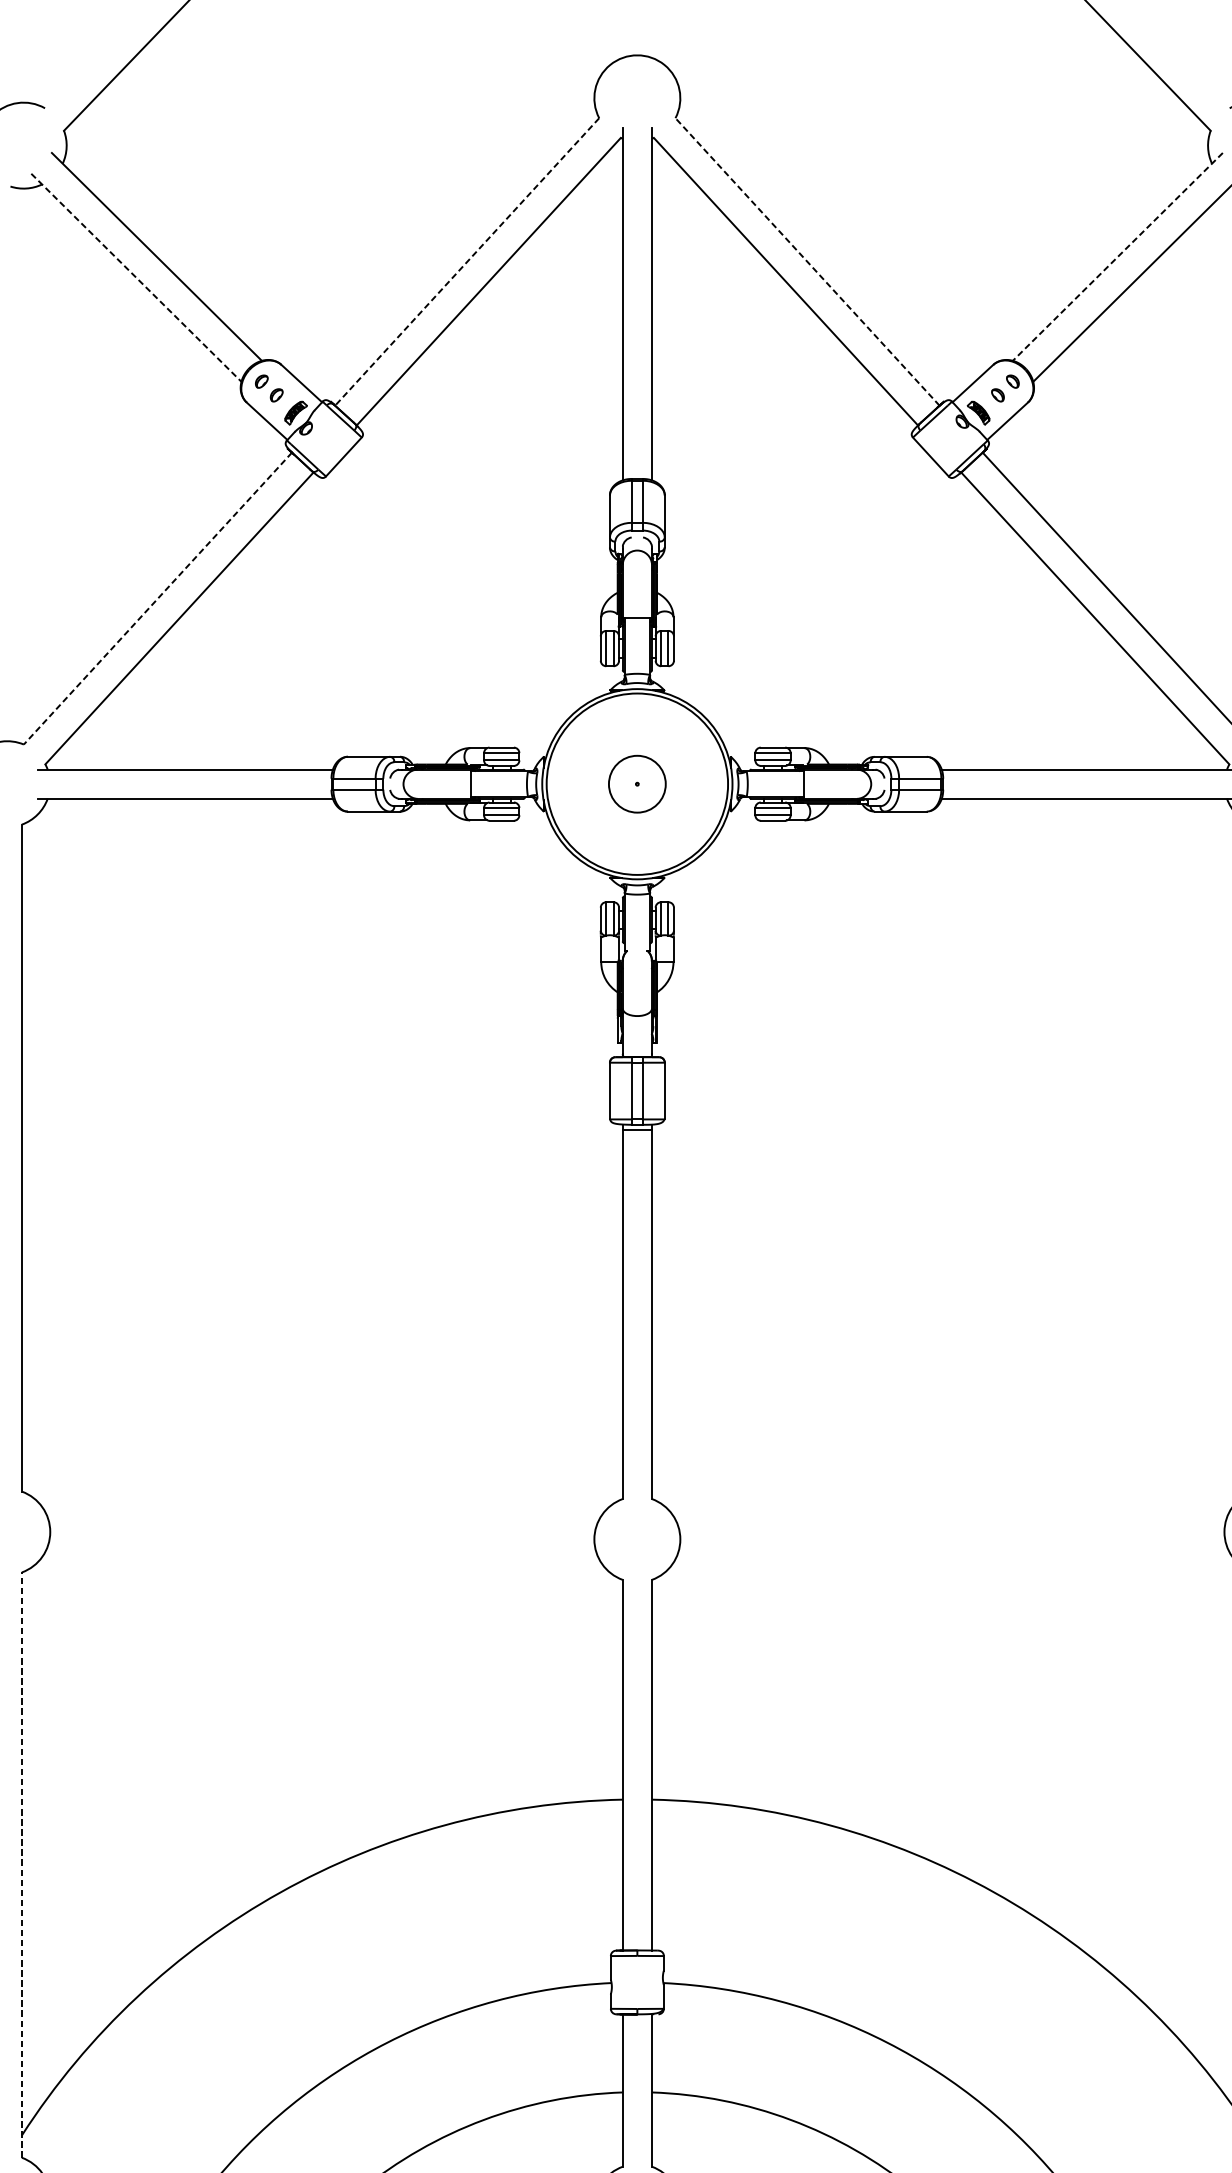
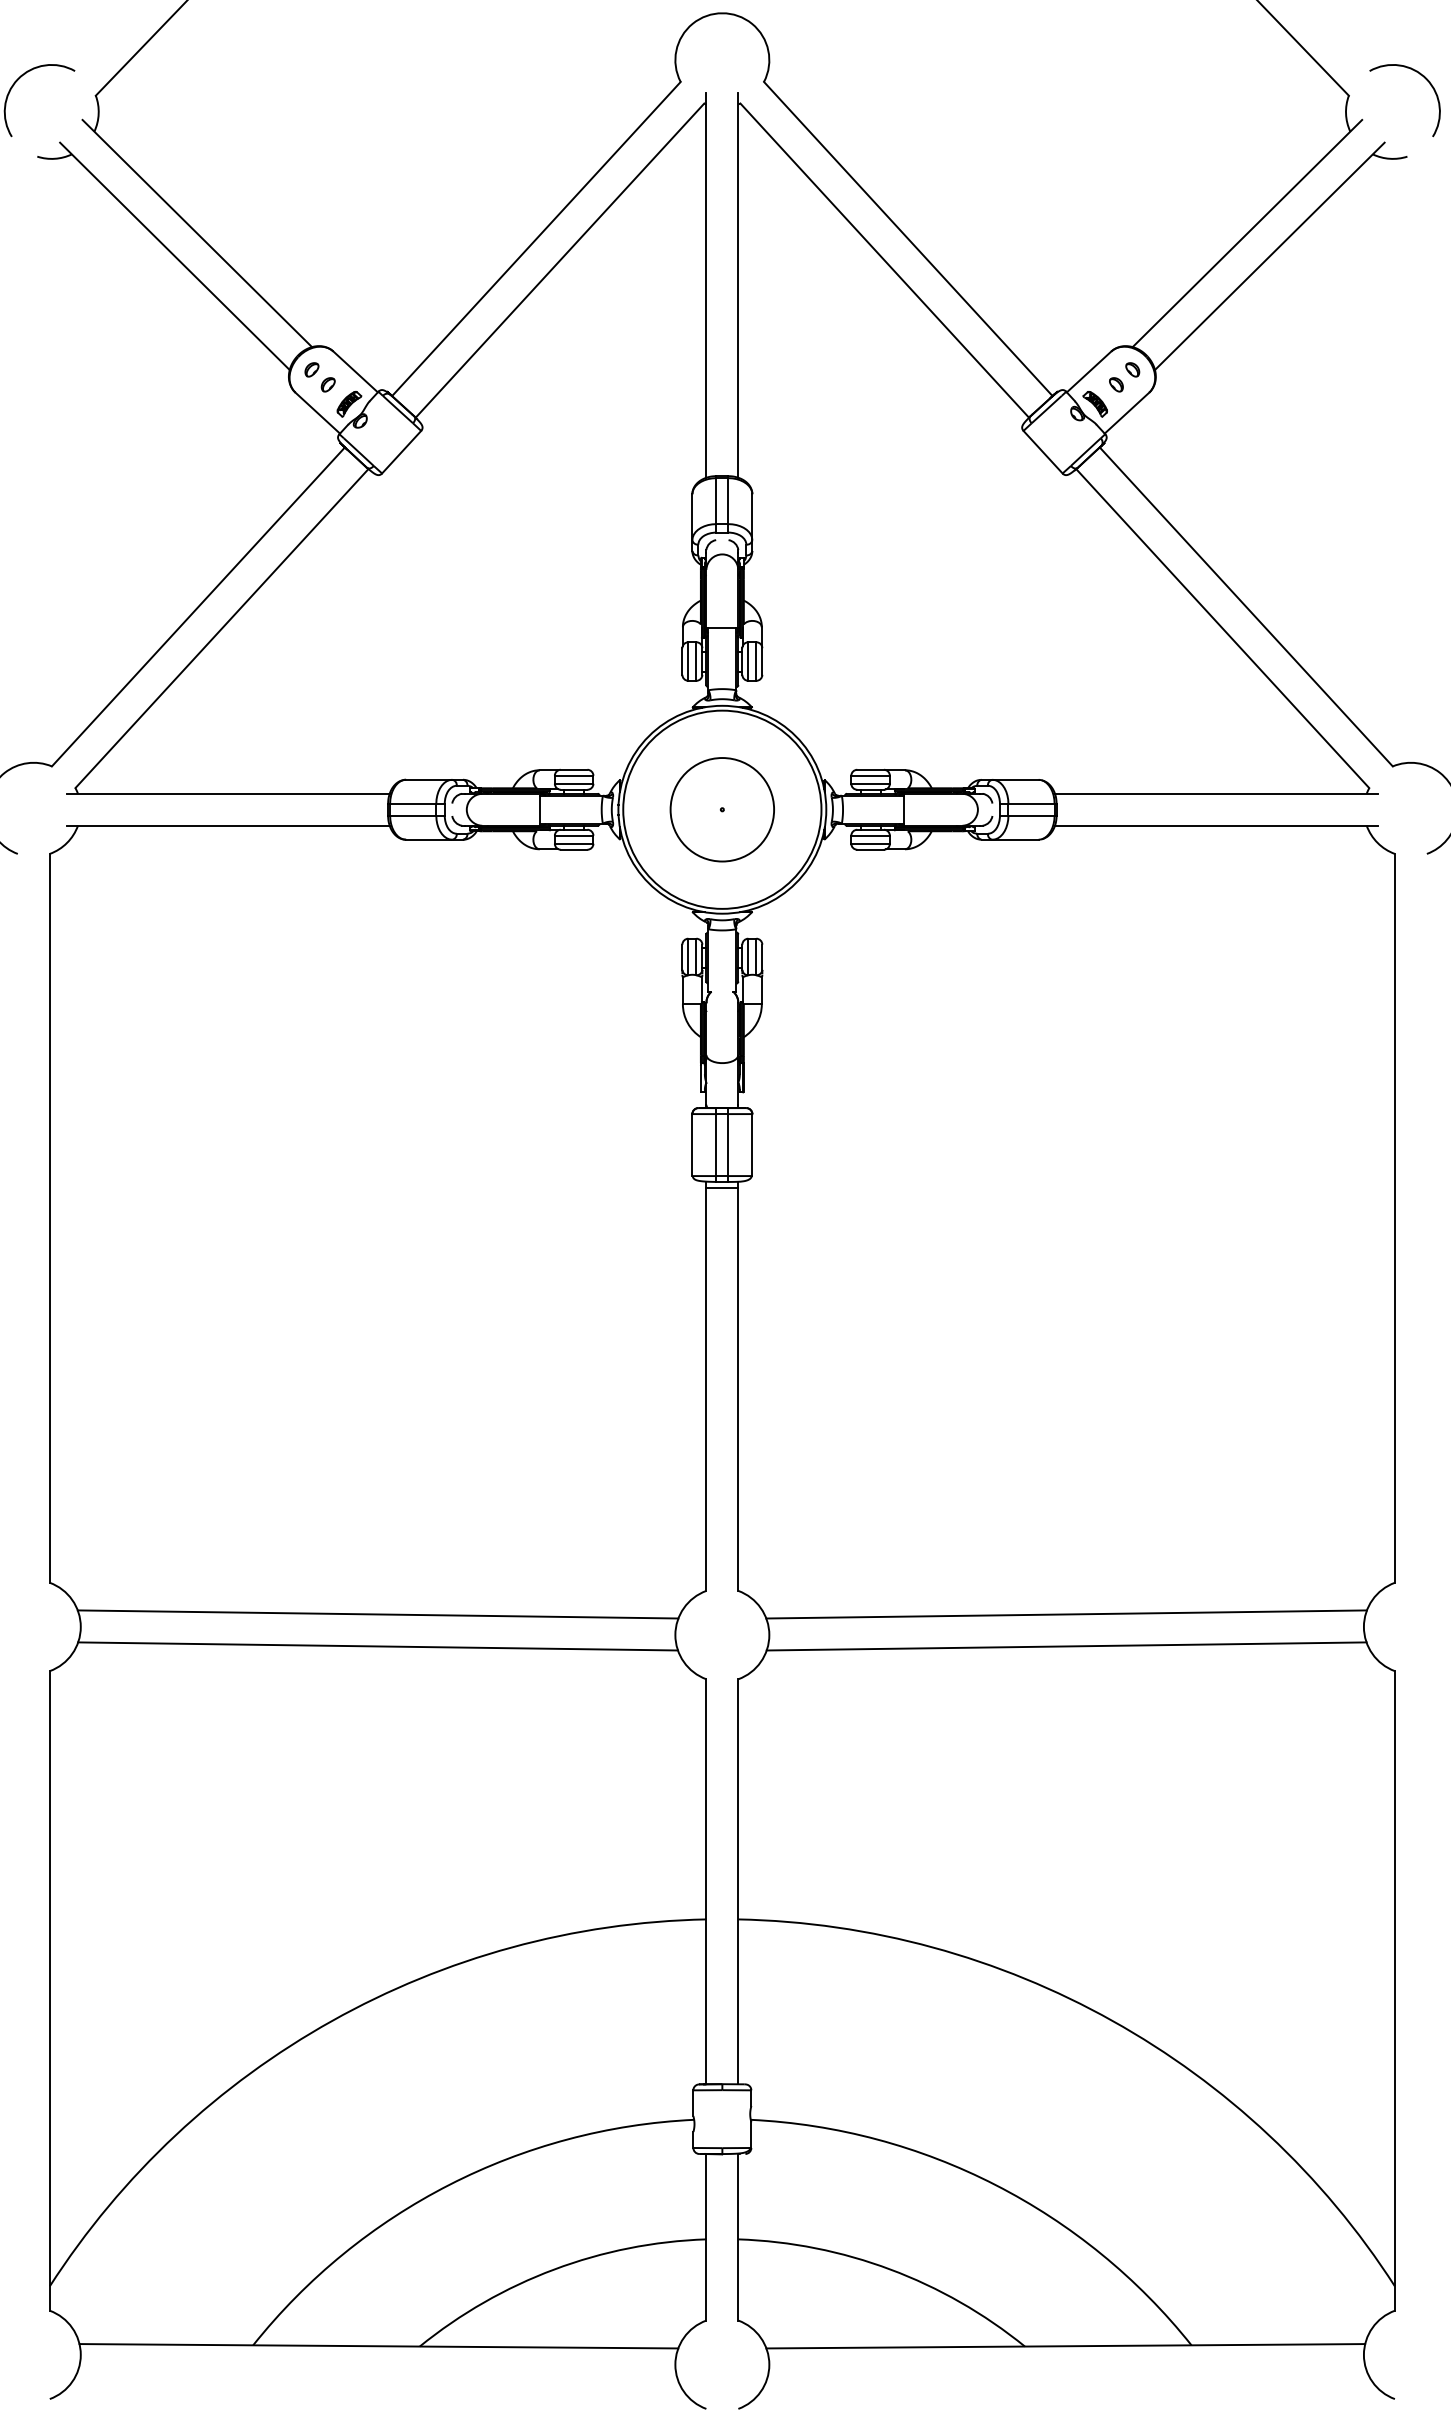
line: (1117, 256) -> (1247, 233), dashed -> solid
line: (807, 261) -> (908, 238), dashed -> solid
line: (467, 262) -> (536, 239), dashed -> solid
line: (136, 277) -> (174, 256), dashed -> solid
line: (157, 598) -> (198, 606), dashed -> solid
circle: (637, 783) -> (722, 809), size x1.67
line: (321, 1520) -> (377, 1614), added
line: (952, 1520) -> (1066, 1614), added
line: (321, 1549) -> (377, 1646), added
line: (952, 1549) -> (1066, 1646), added
line: (21, 1864) -> (49, 1990), dashed -> solid

